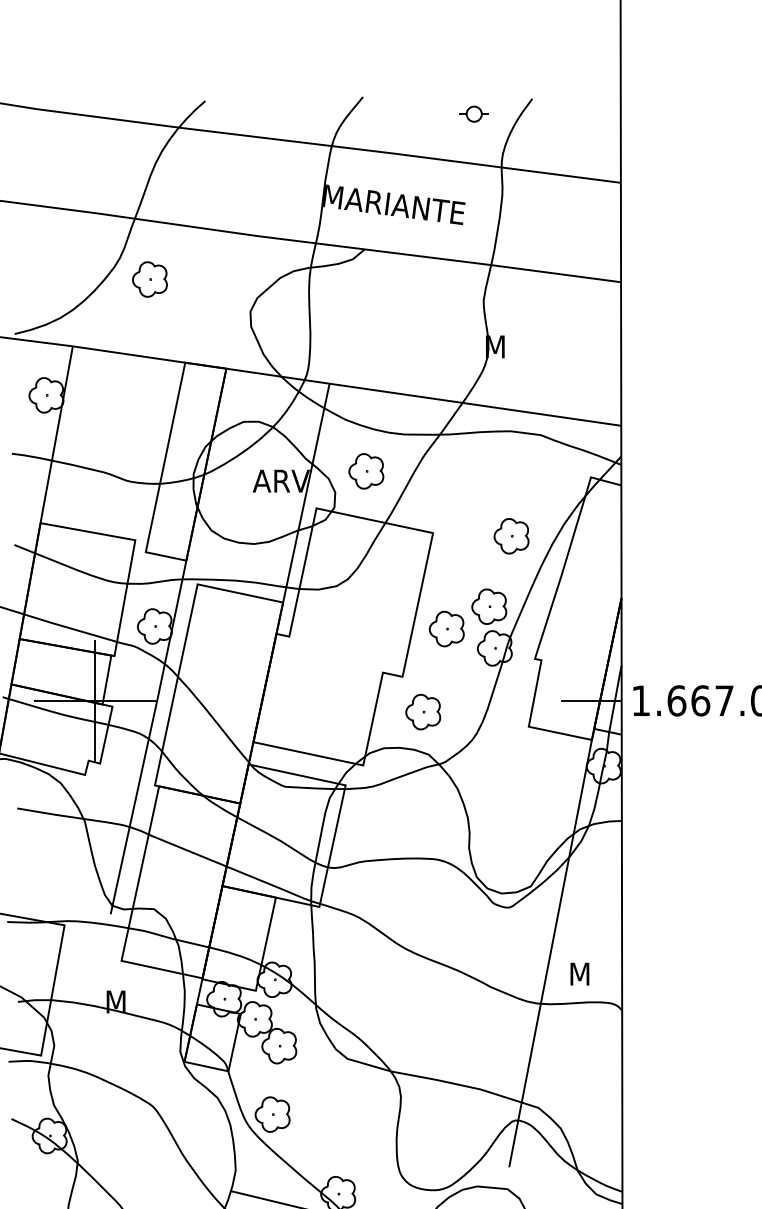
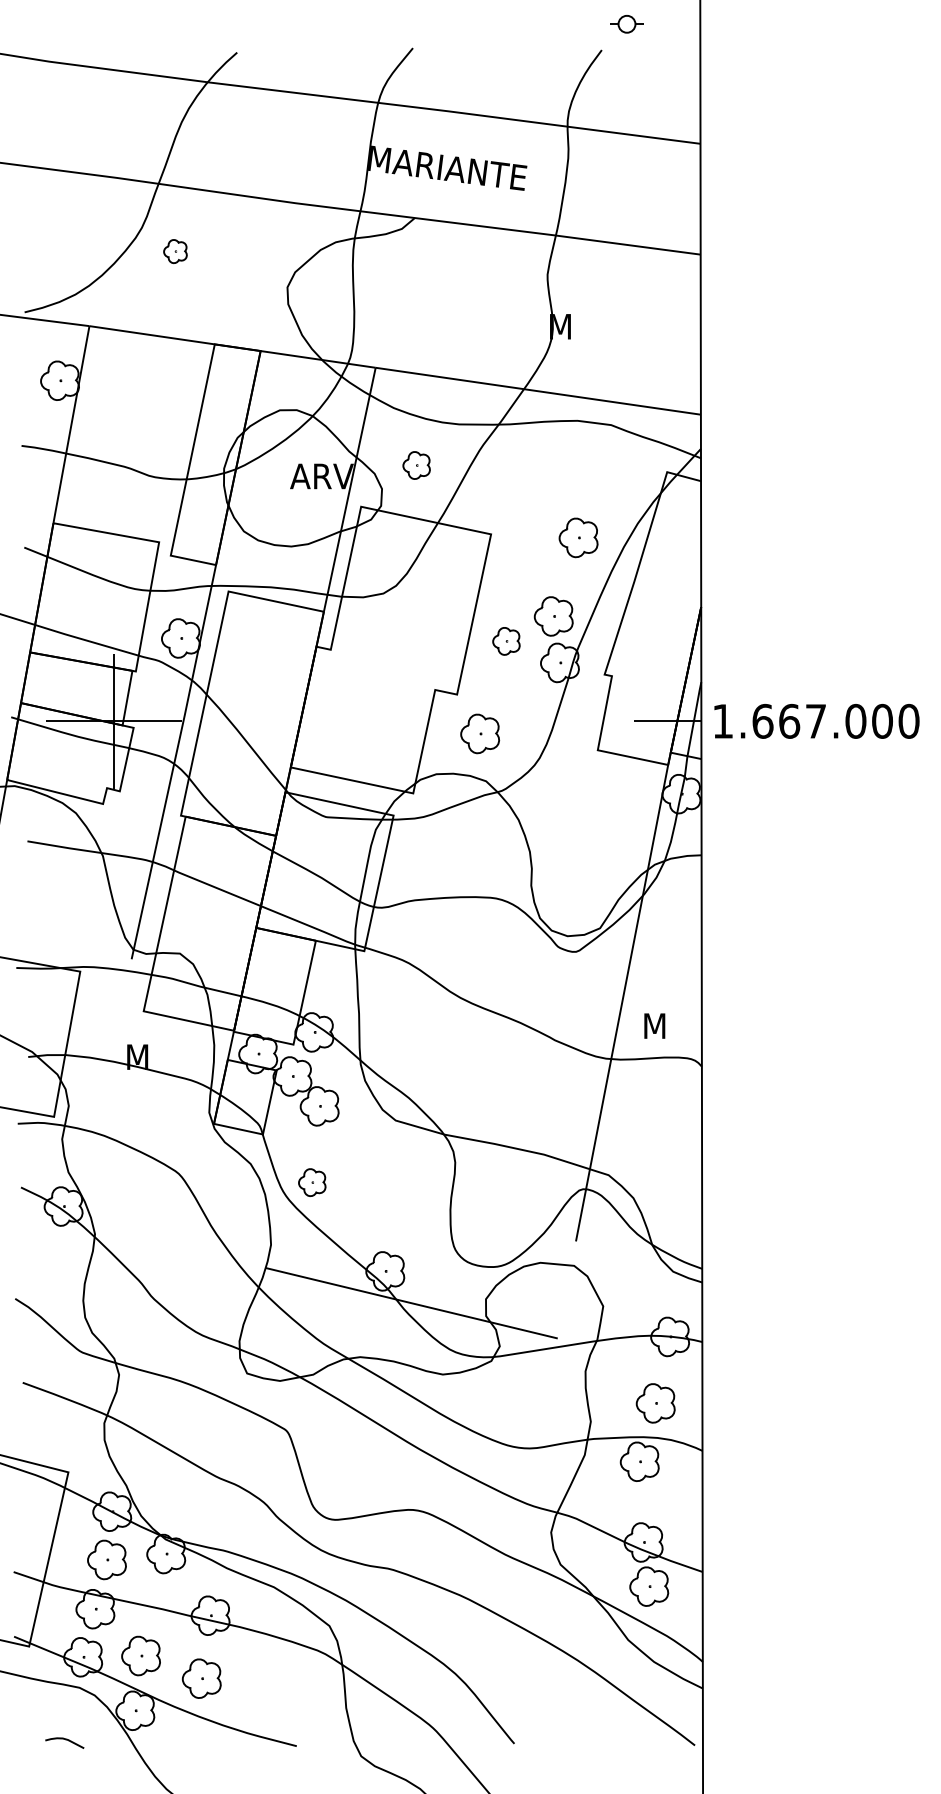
part: (473, 114) -> (626, 24), moved
part: (150, 279) -> (175, 251), size x0.6
part: (366, 471) -> (416, 465), size x0.7
part: (446, 629) -> (506, 641), size x0.7
part: (272, 1114) -> (312, 1182), size x0.7

